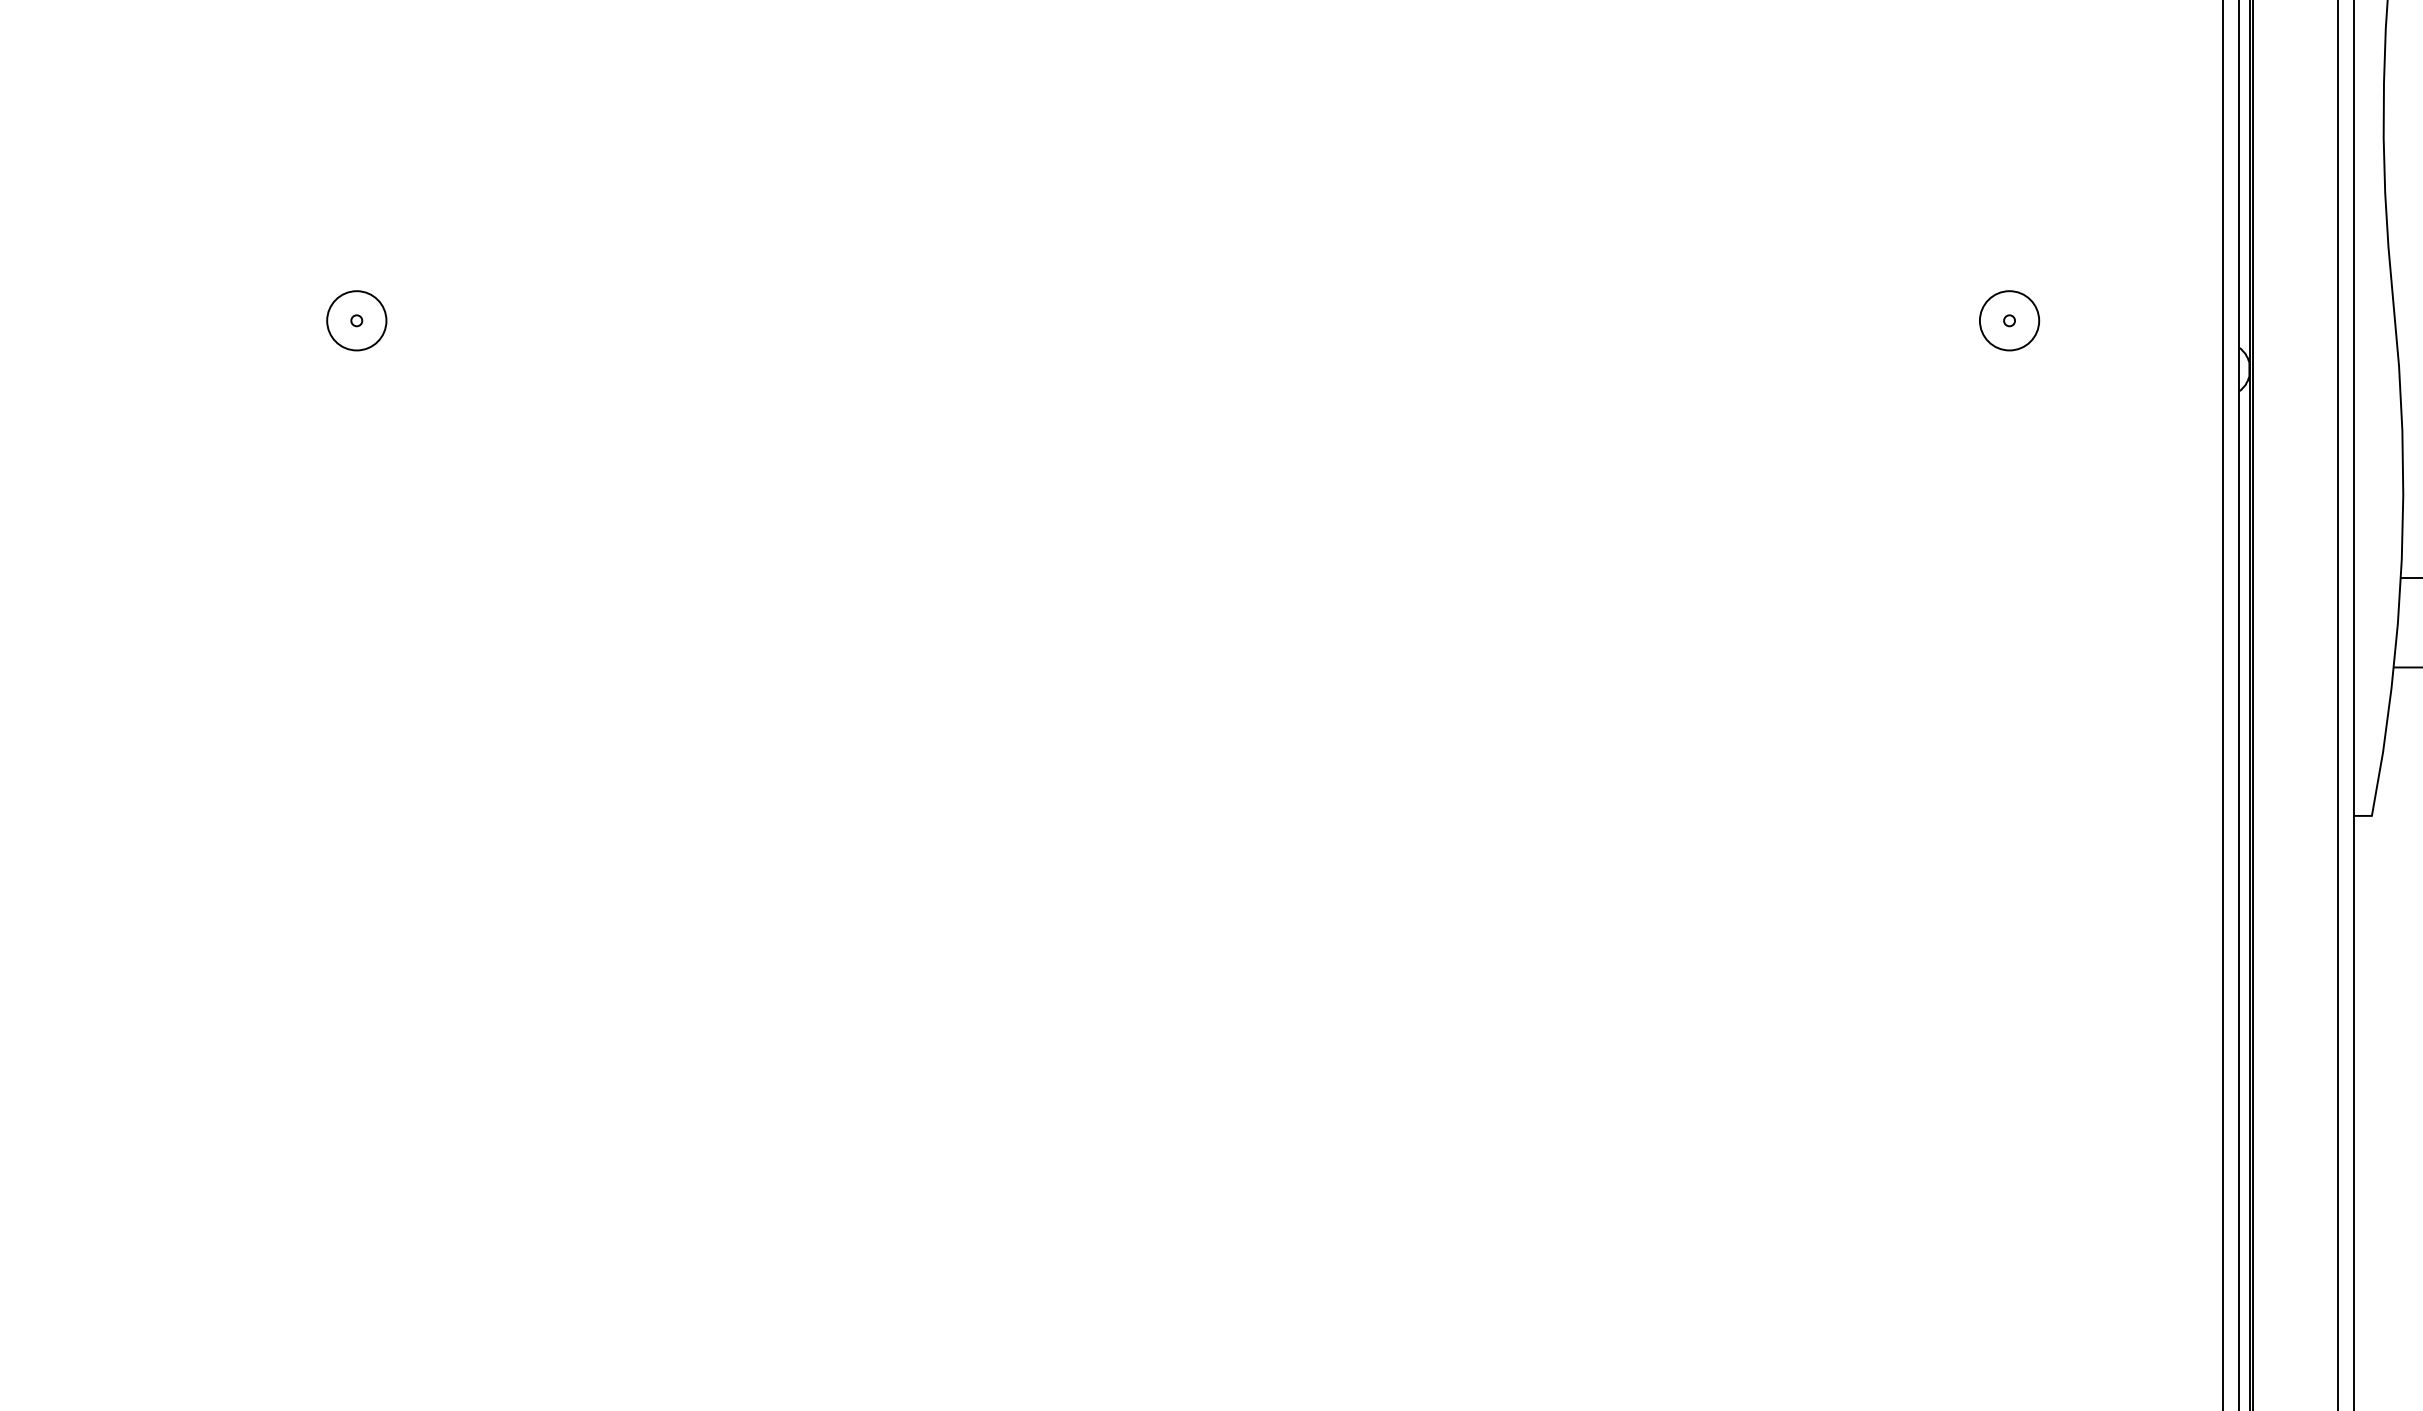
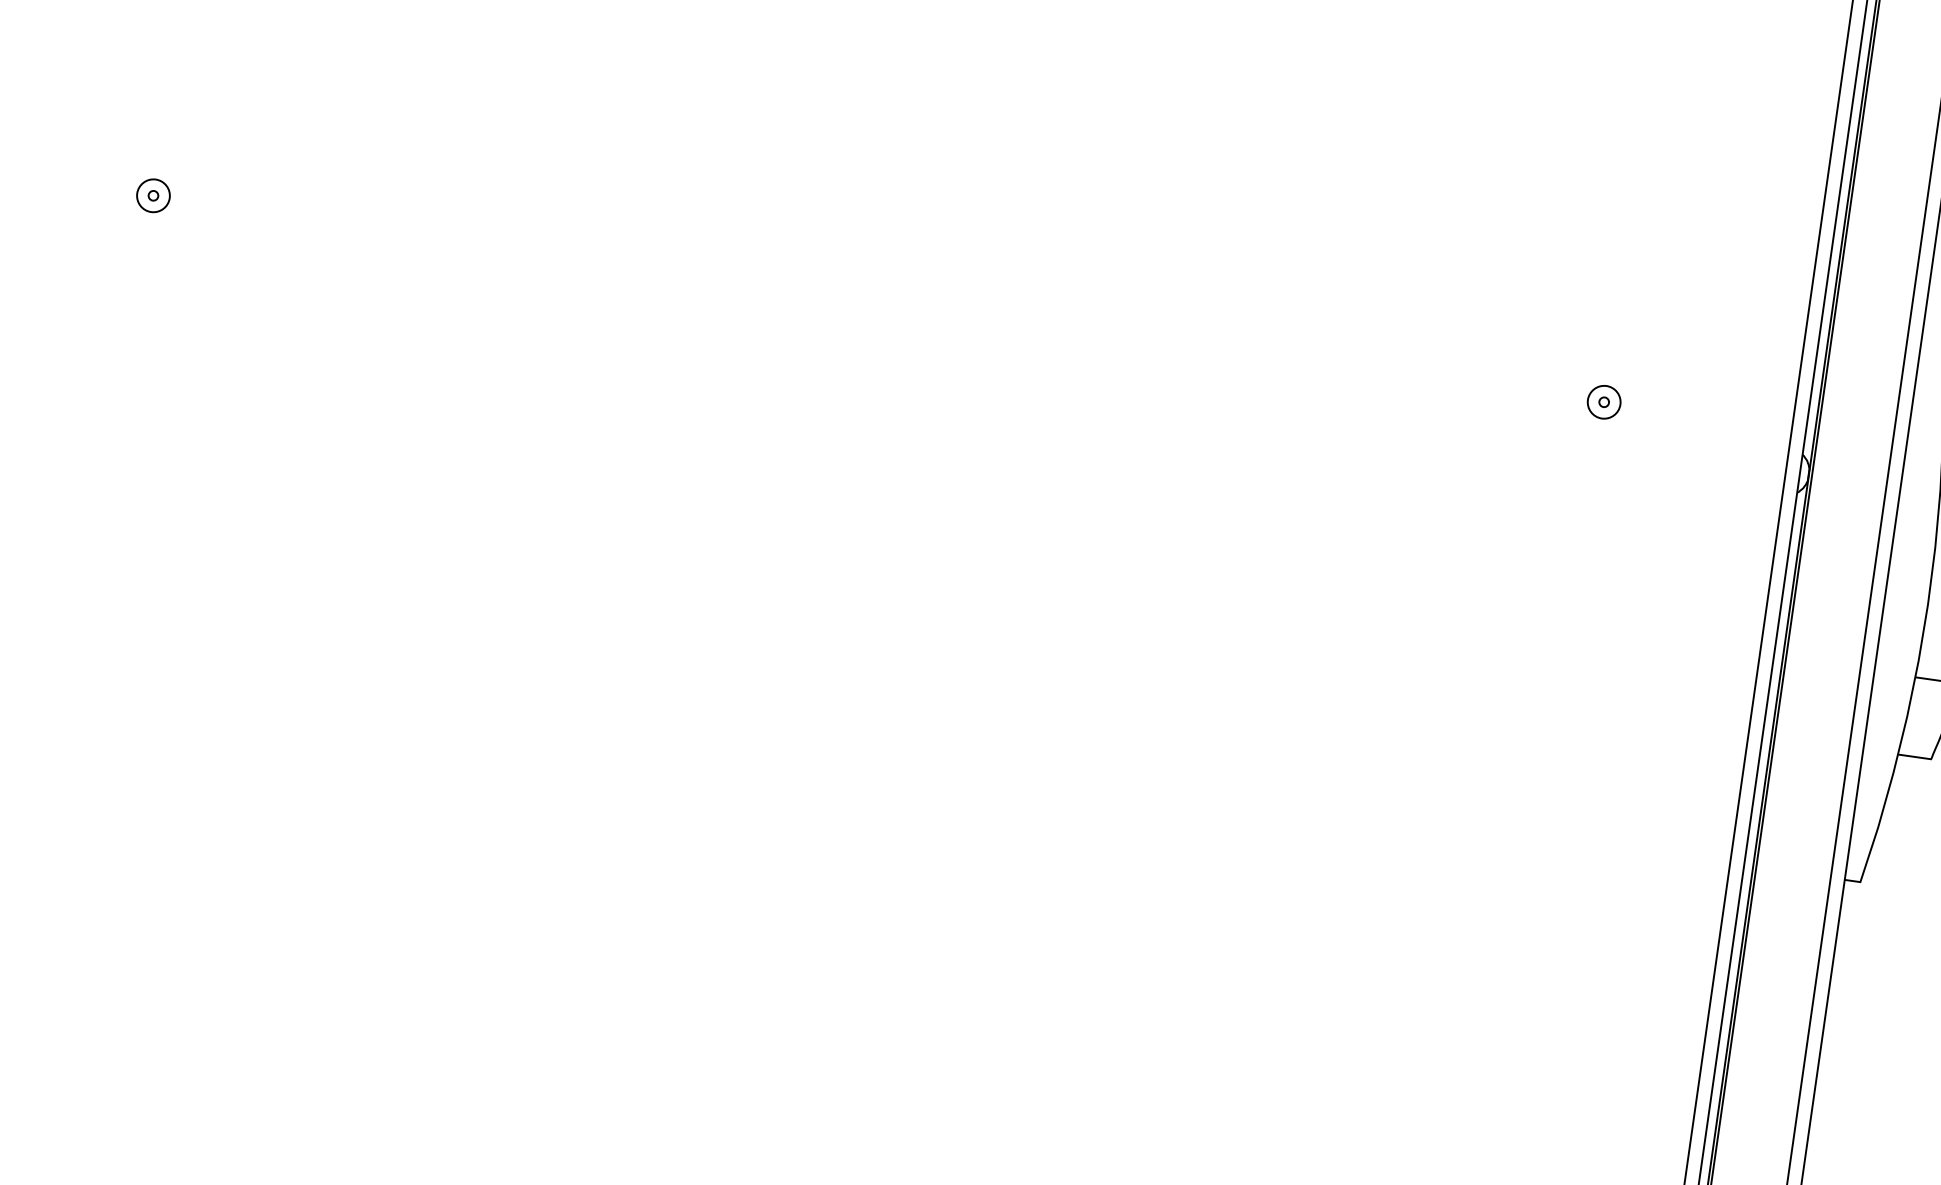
circle: (356, 320) -> (153, 195), size x0.62
circle: (2009, 320) -> (1604, 401), size x0.62

